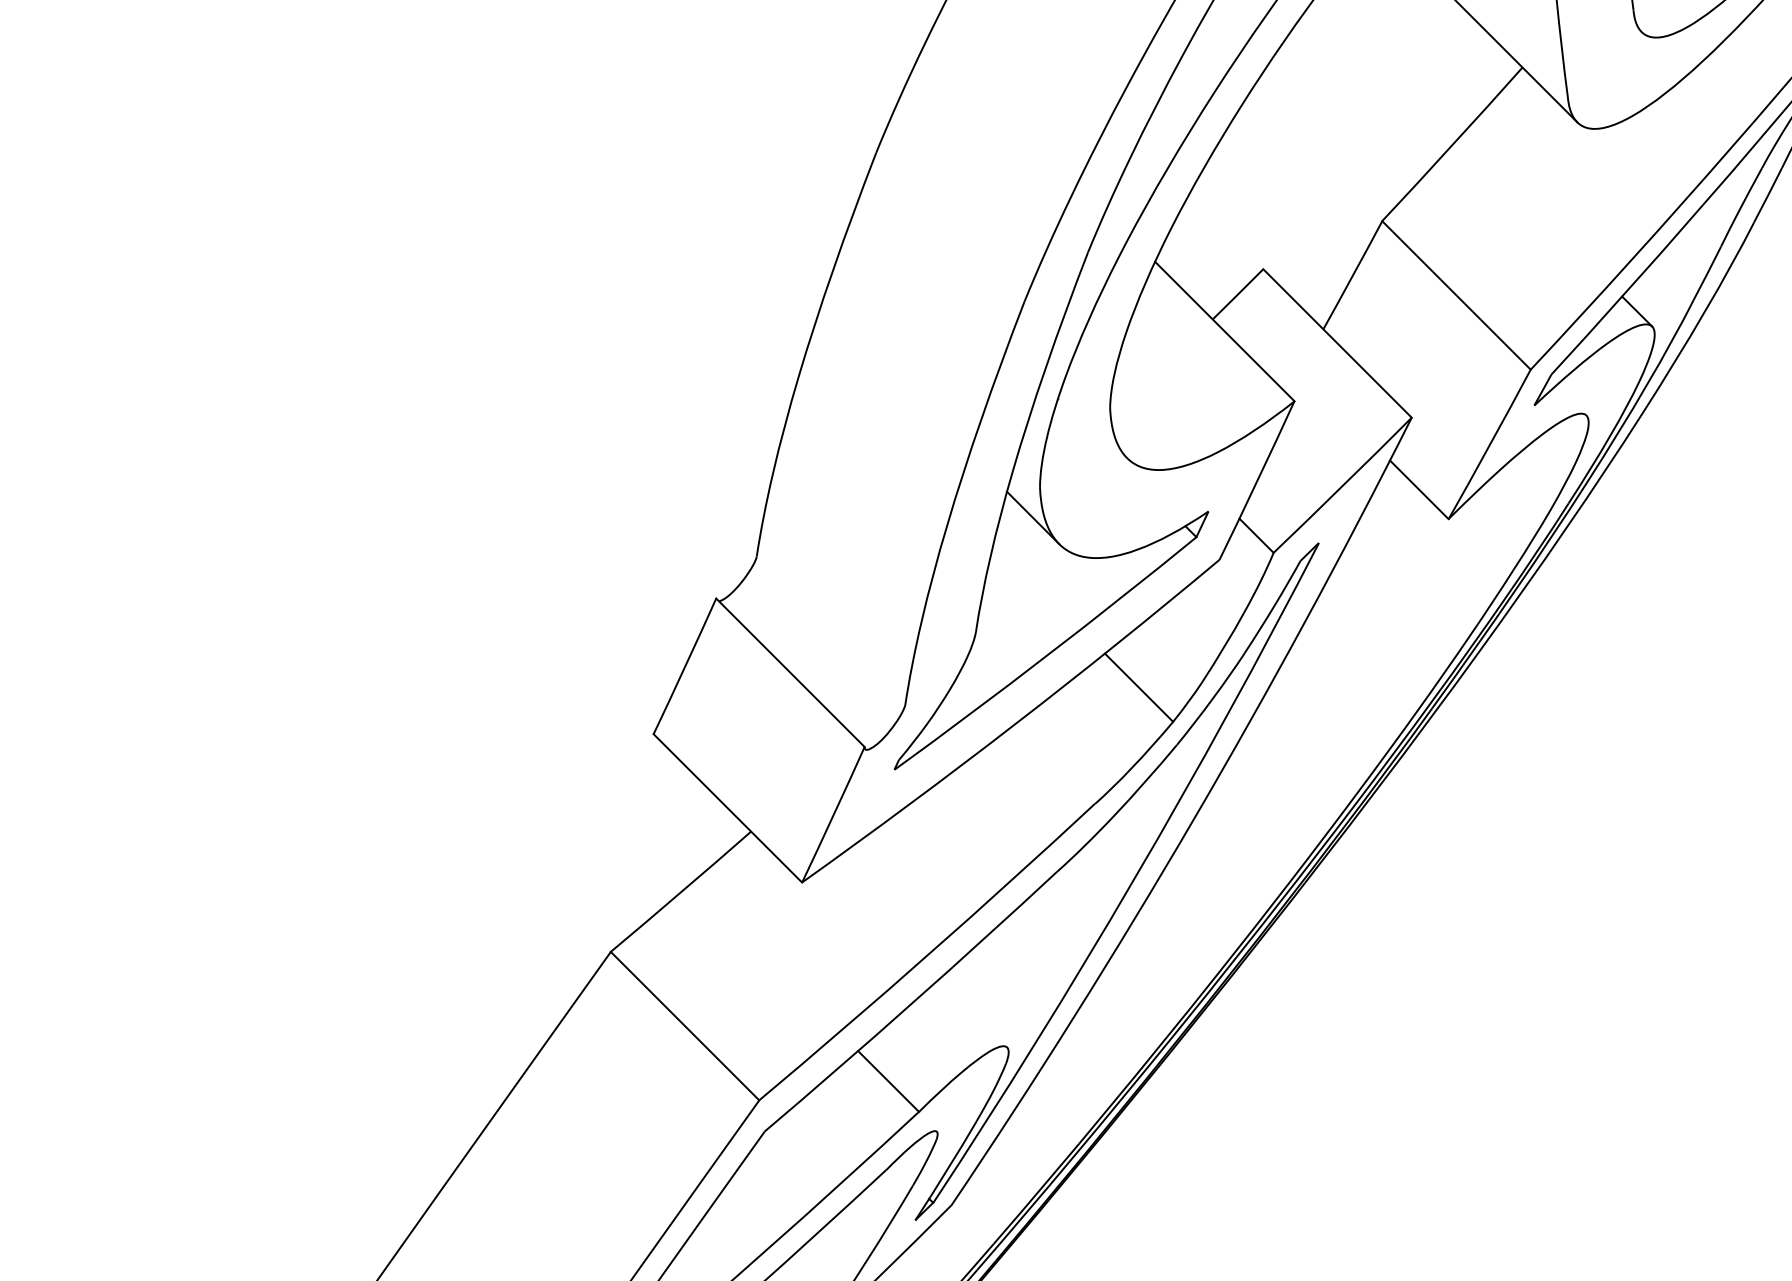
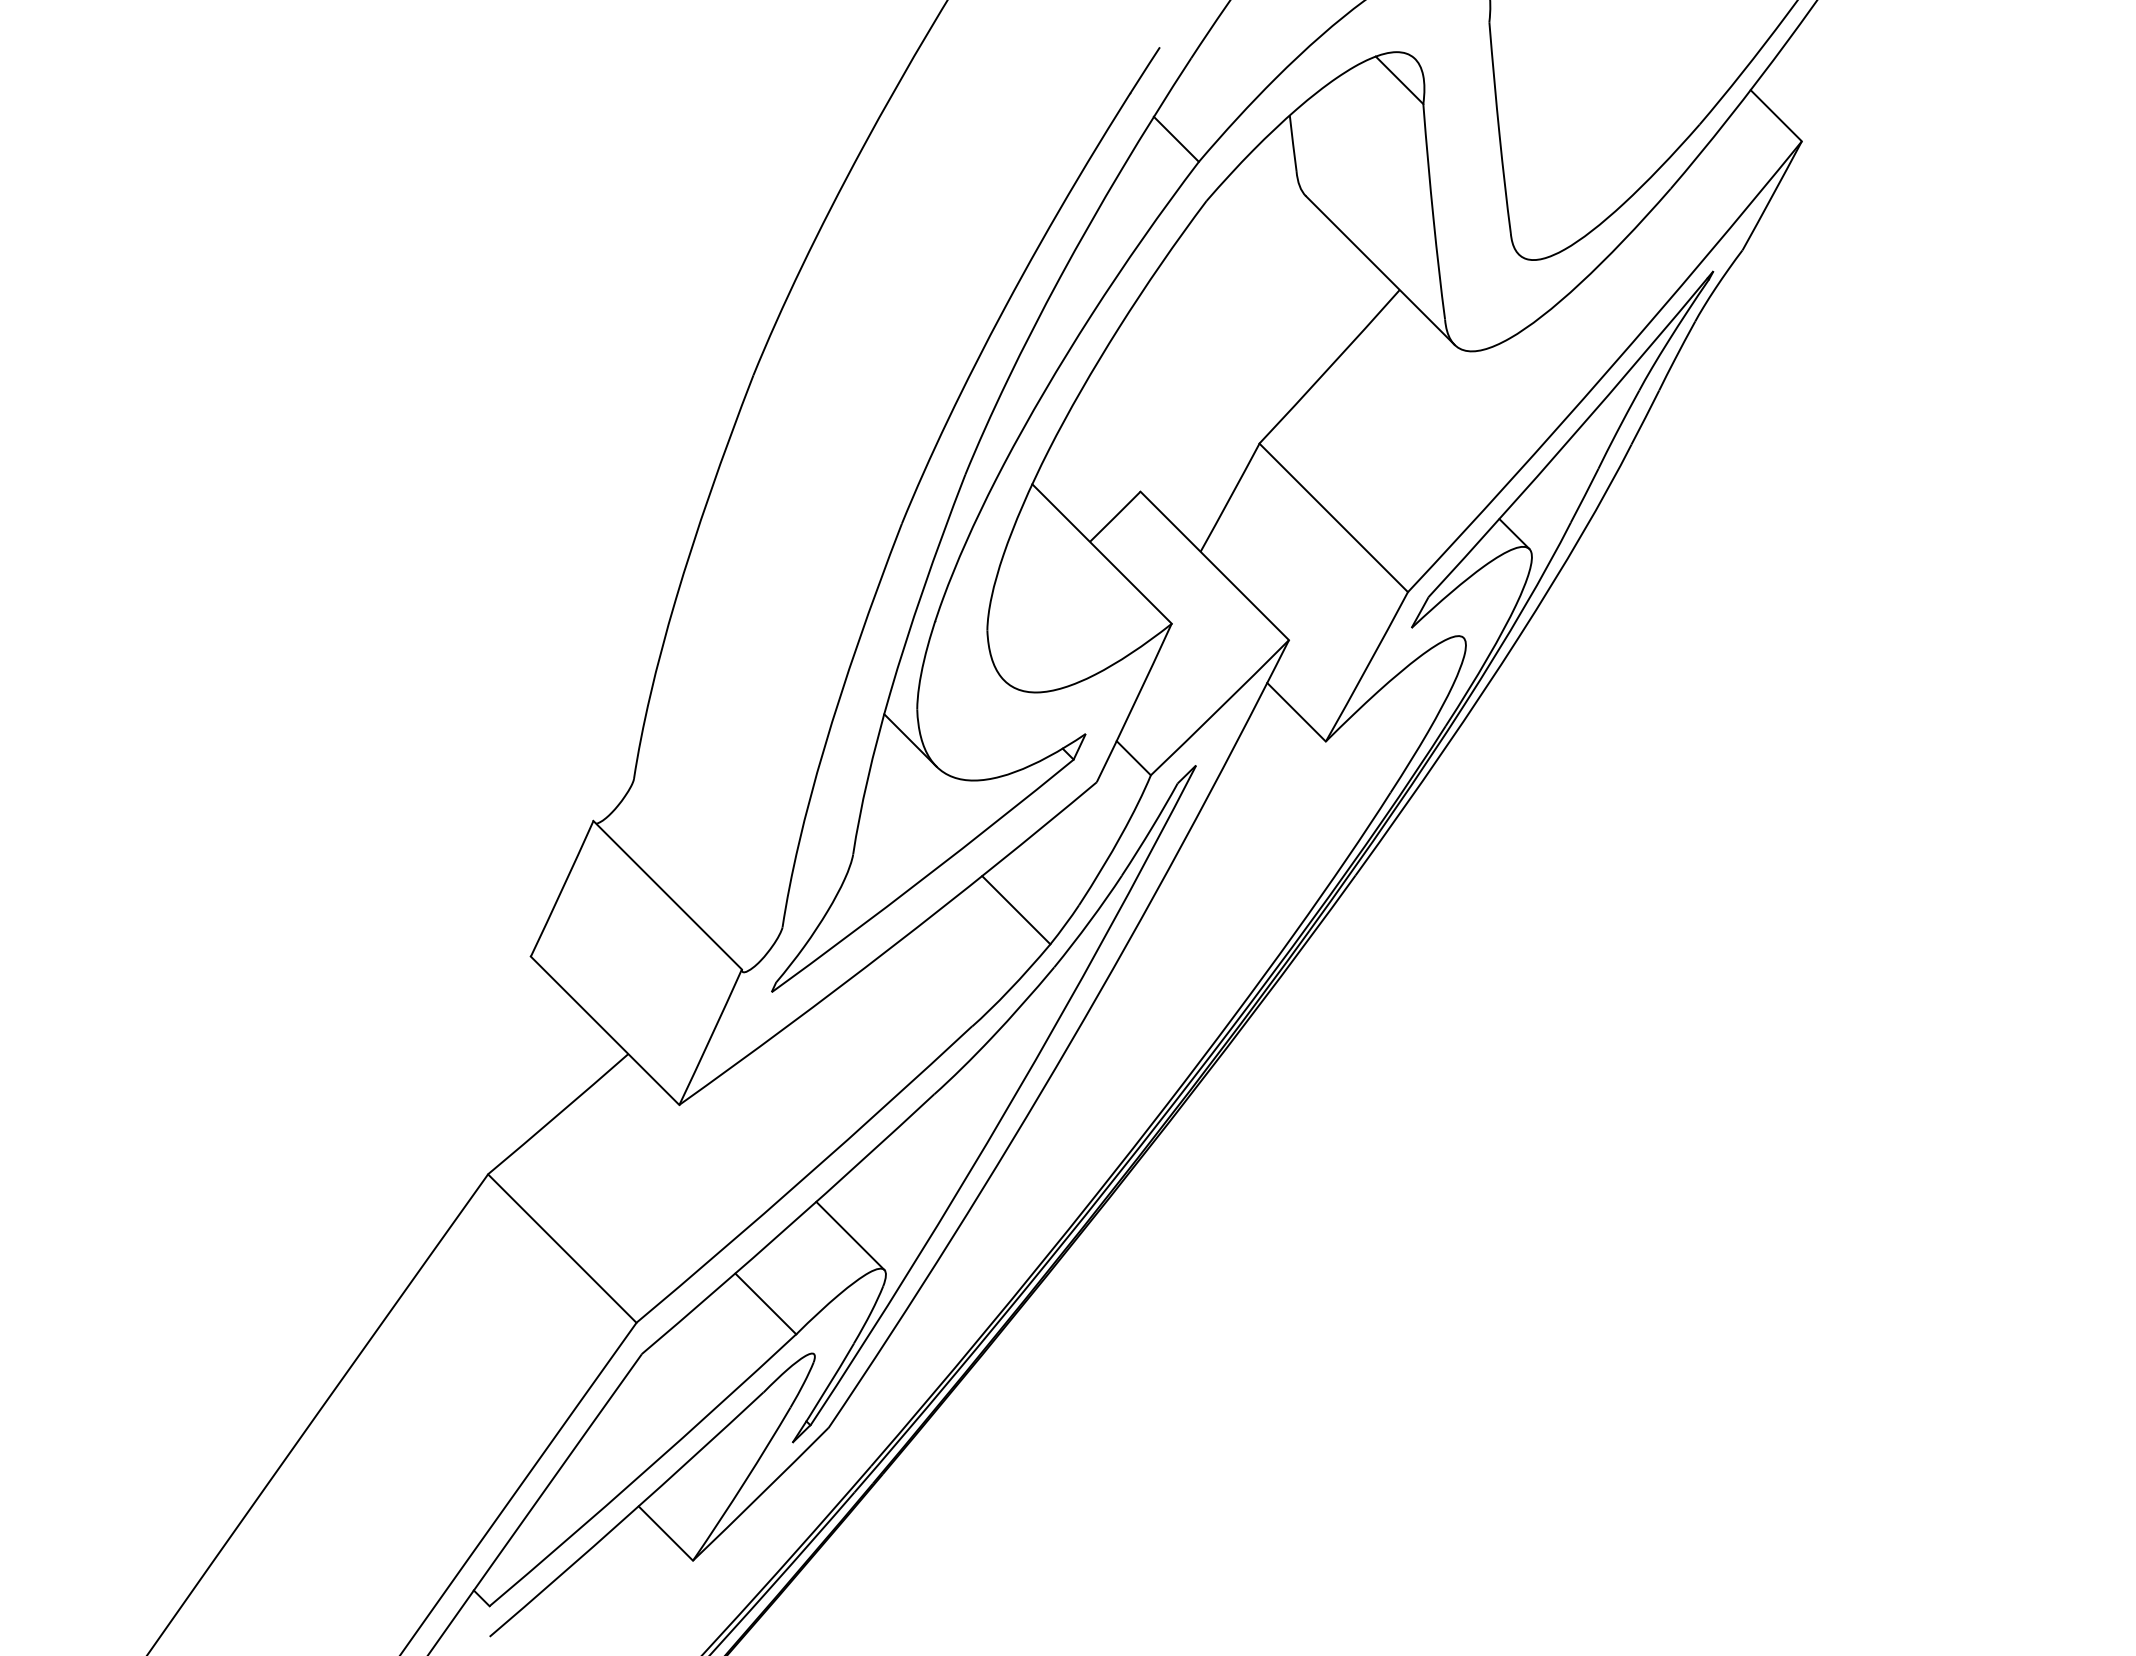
line: (973, 1013) -> (850, 1235), added

